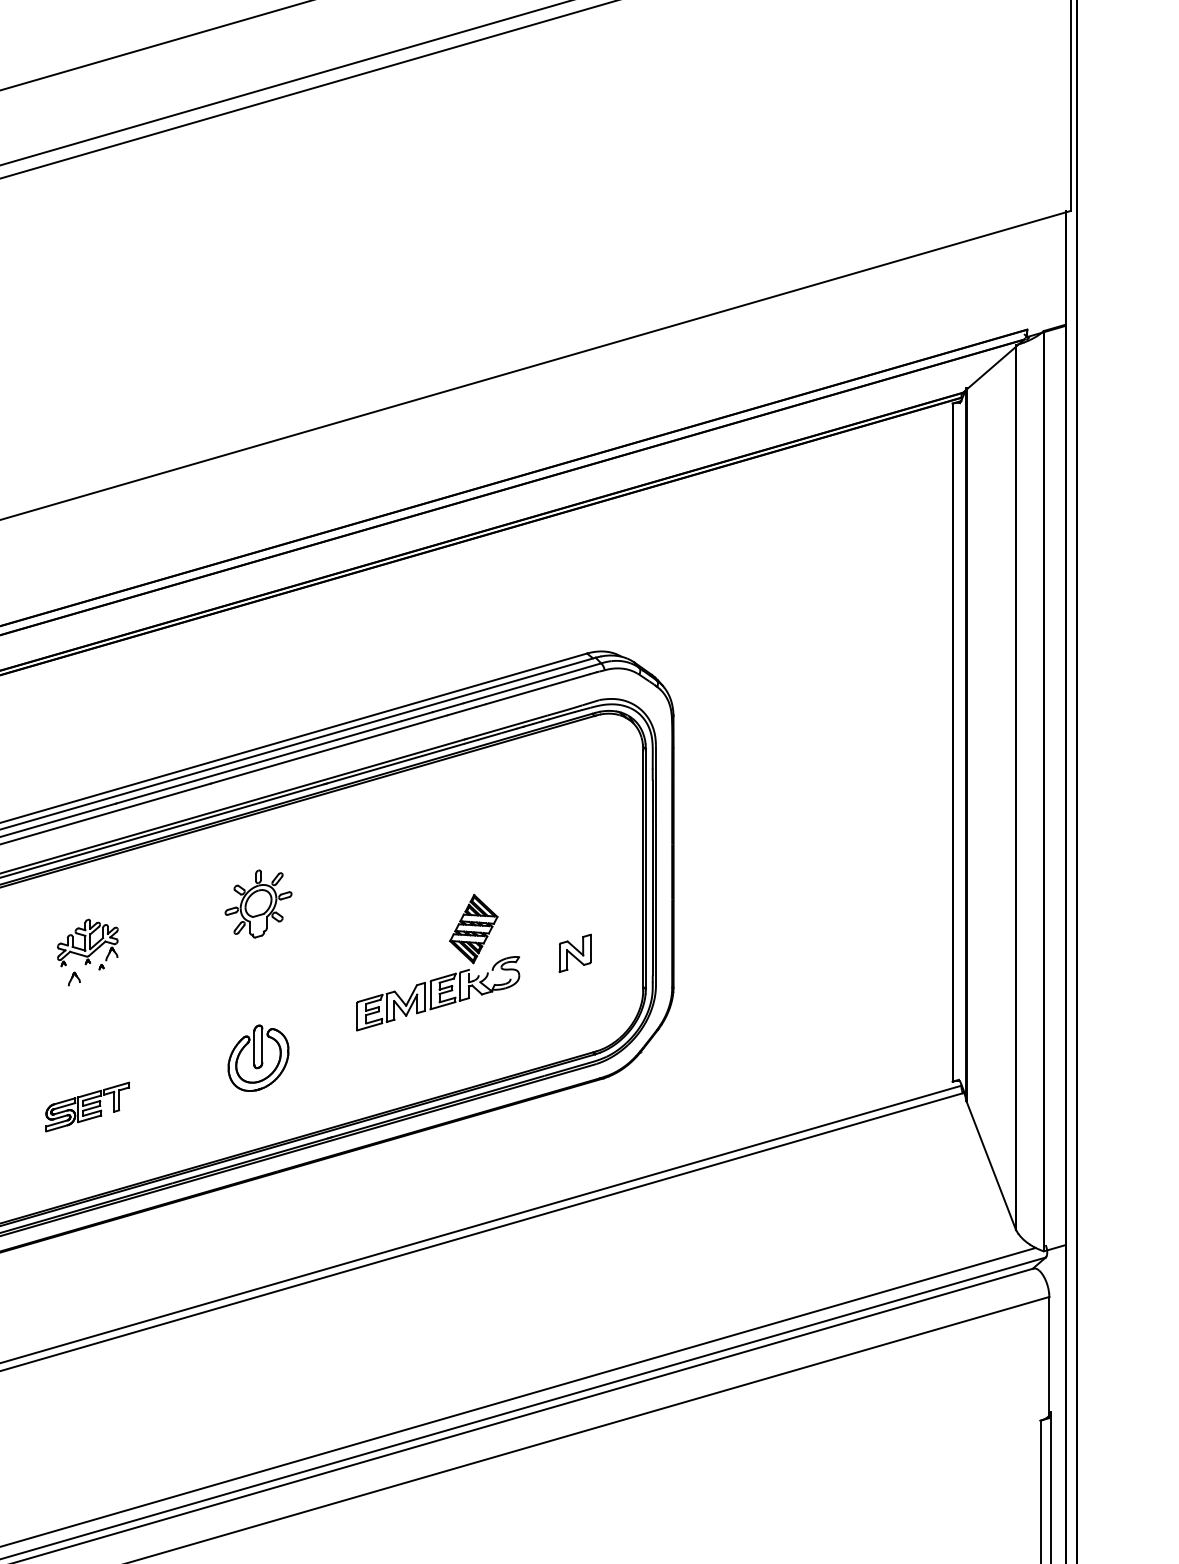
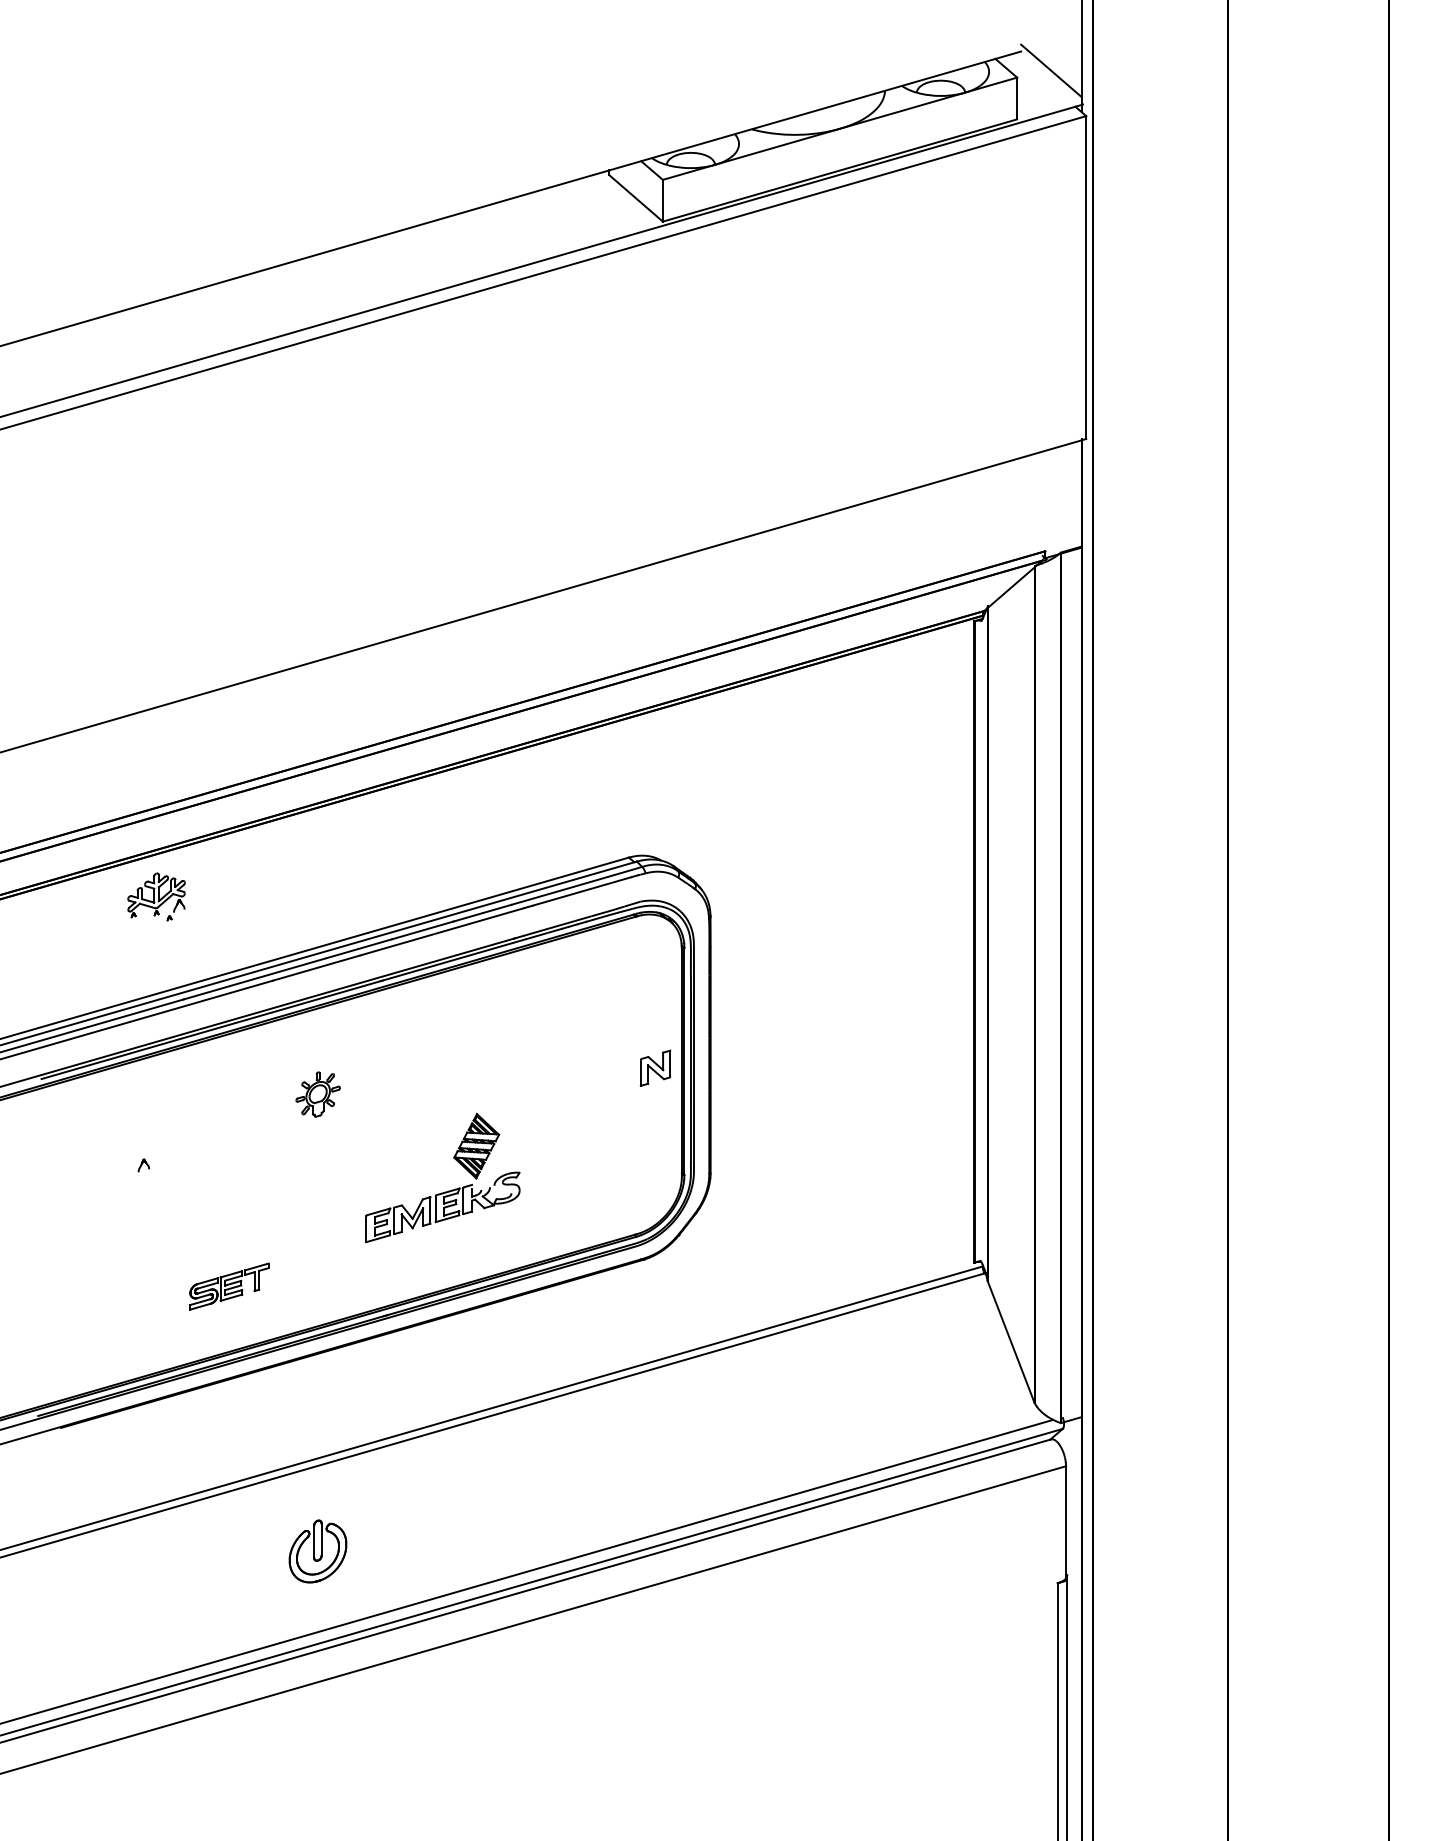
part: (259, 903) -> (318, 1094), size x0.7
part: (87, 944) -> (156, 896), moved
part: (575, 952) -> (655, 1067), moved
part: (444, 975) -> (448, 1190), moved
part: (257, 1058) -> (317, 1551), moved
part: (87, 1106) -> (229, 1286), moved

